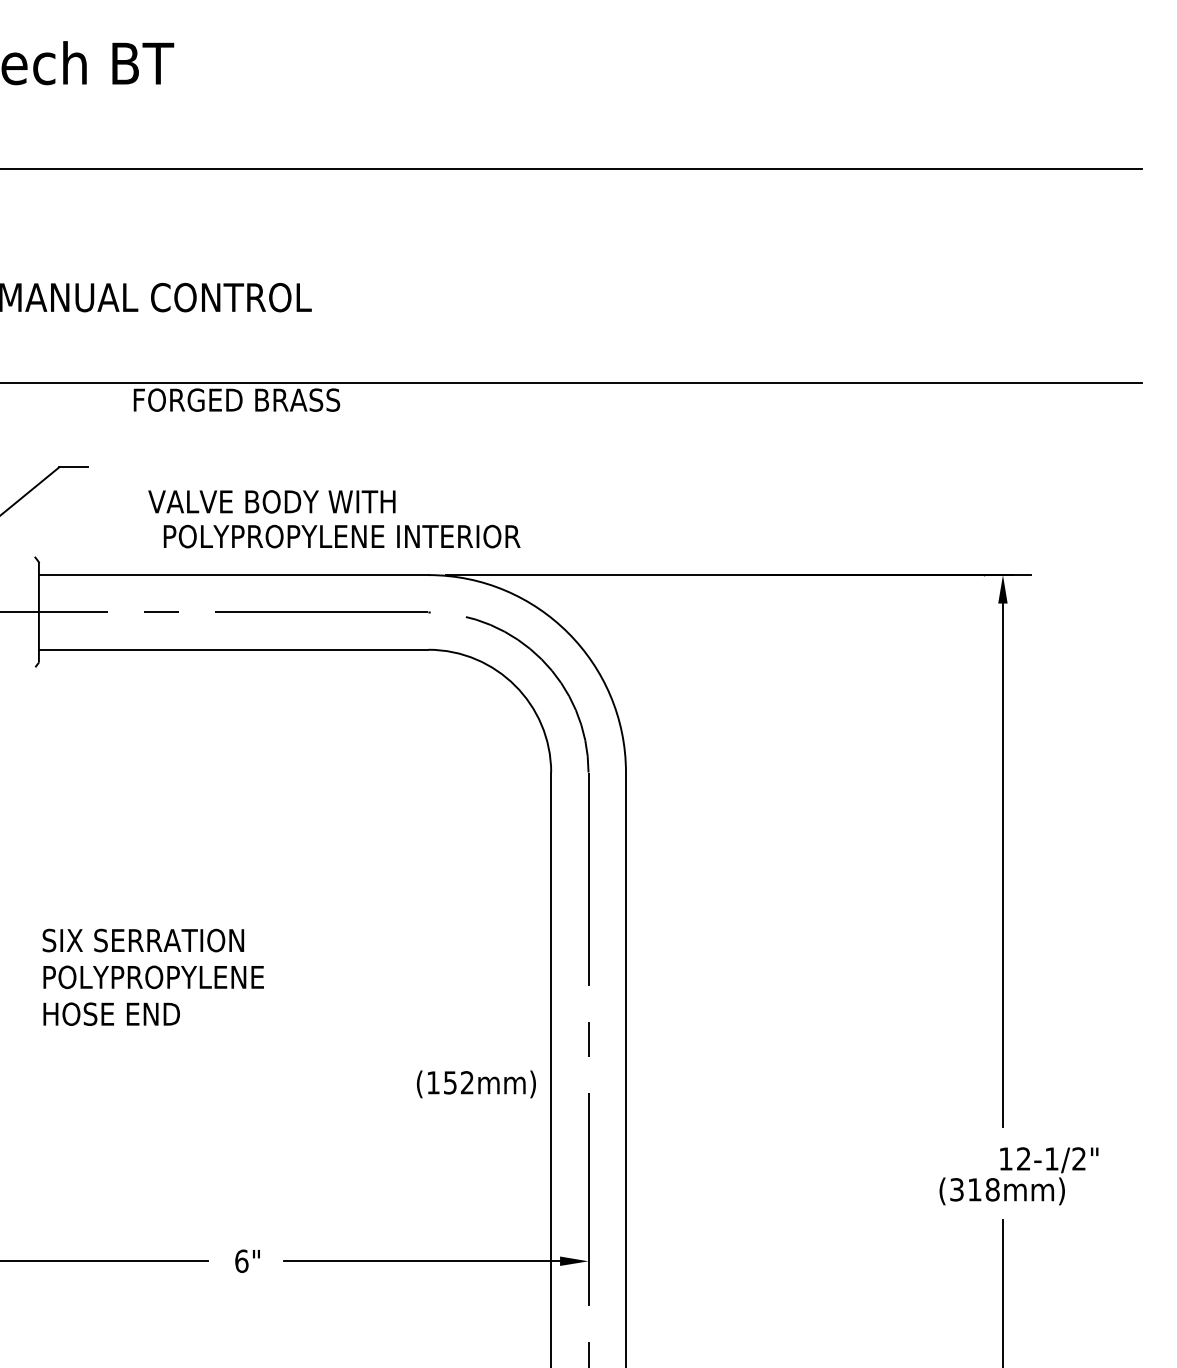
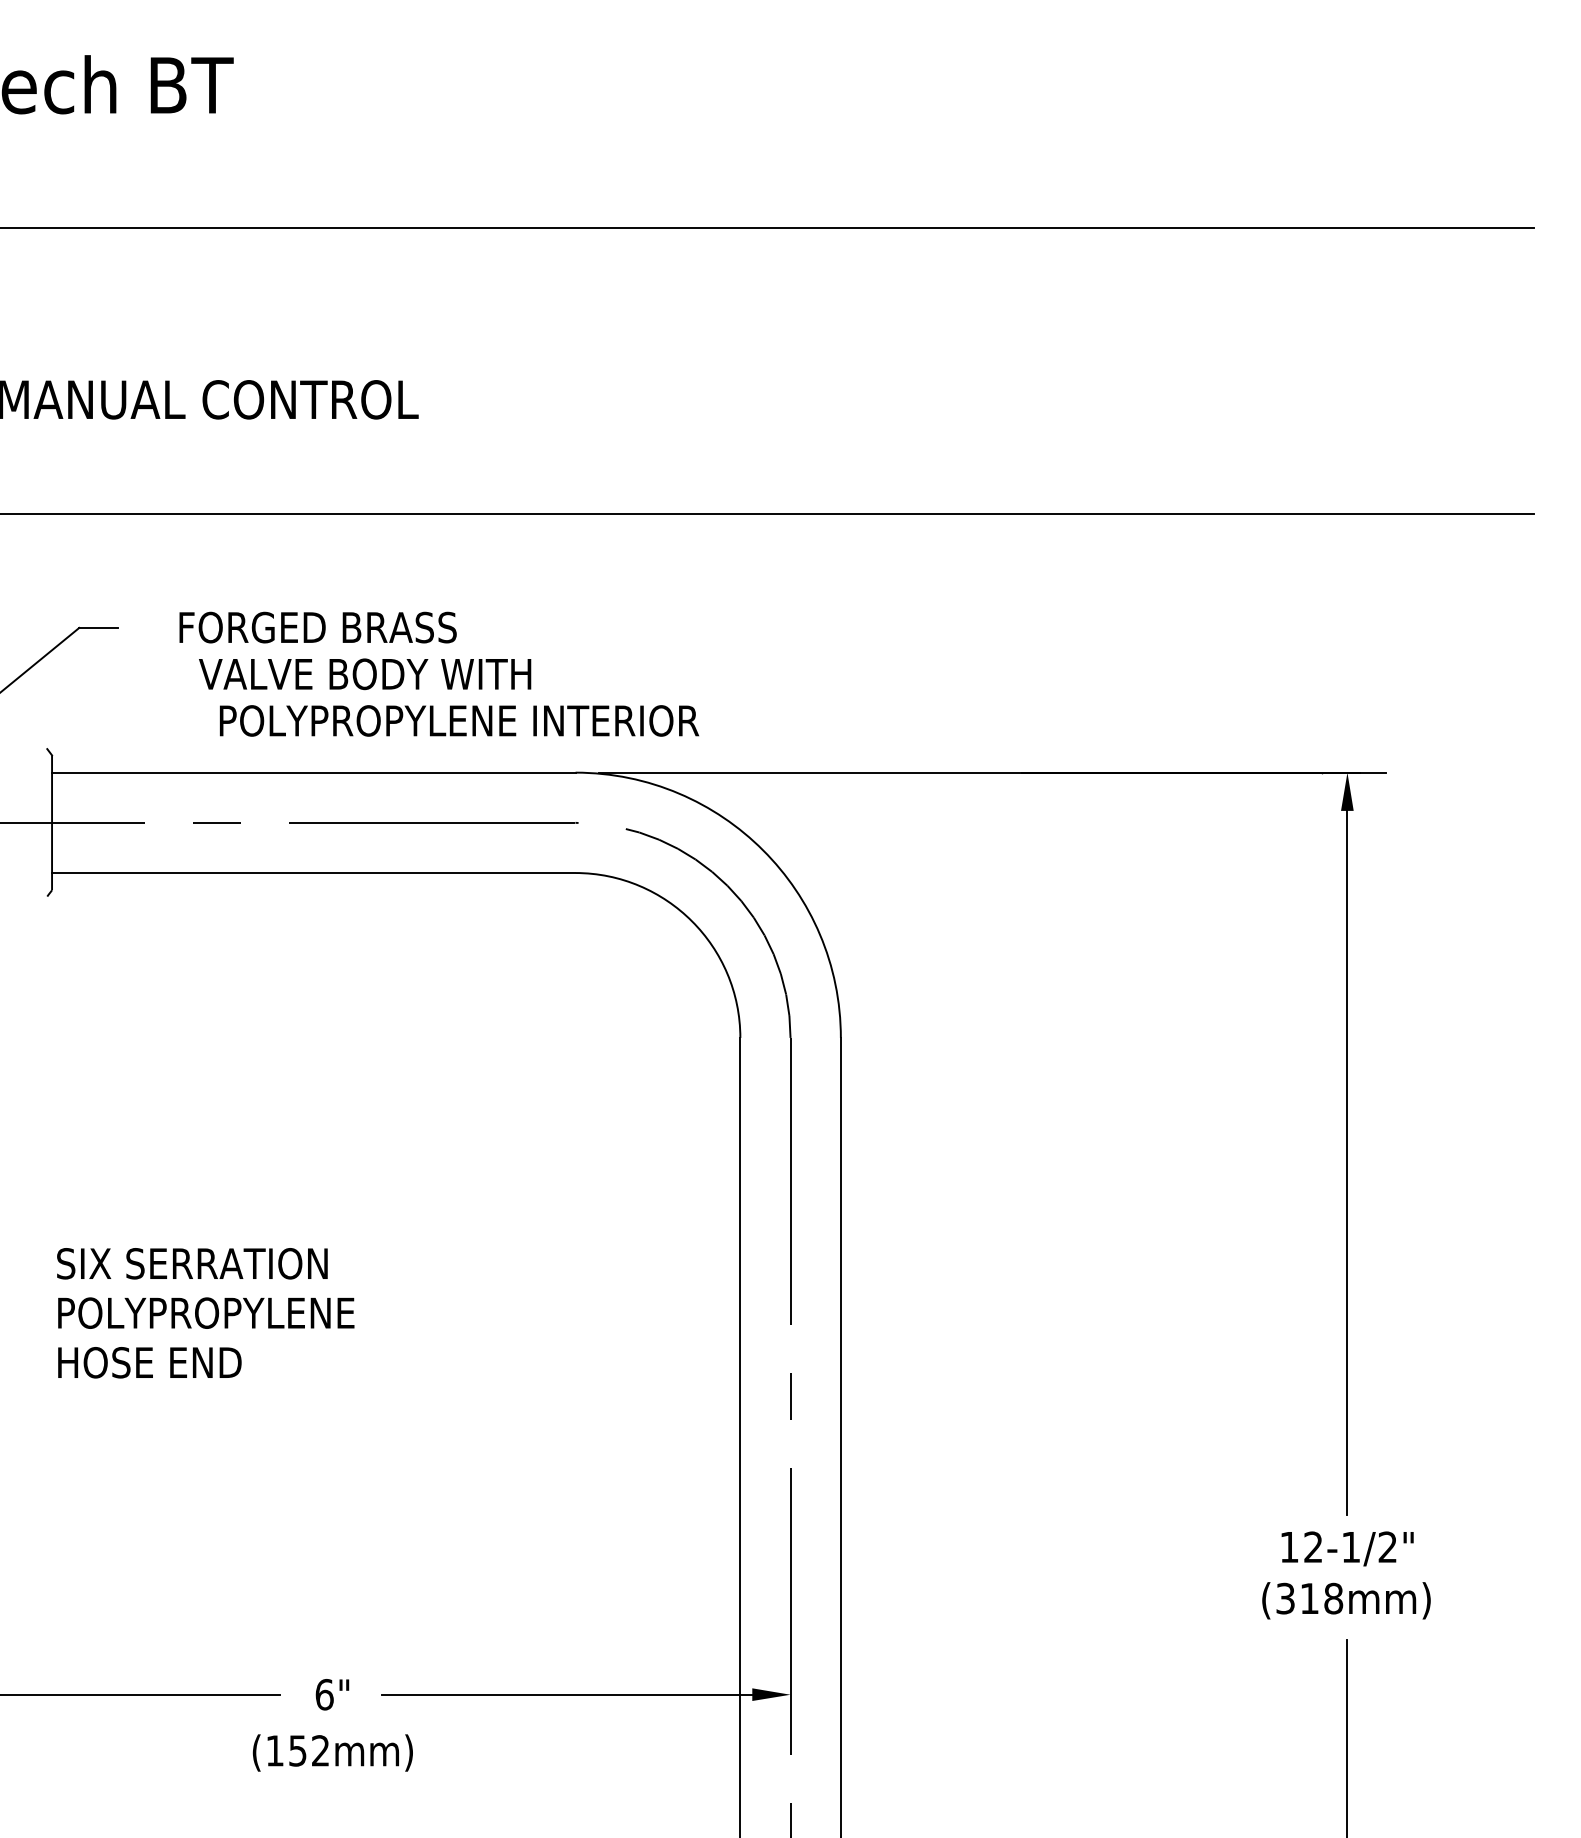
text: (236, 400) -> (317, 627), moved
text: (476, 1084) -> (332, 1752), moved
text: (1049, 1159) -> (1347, 1548), moved

